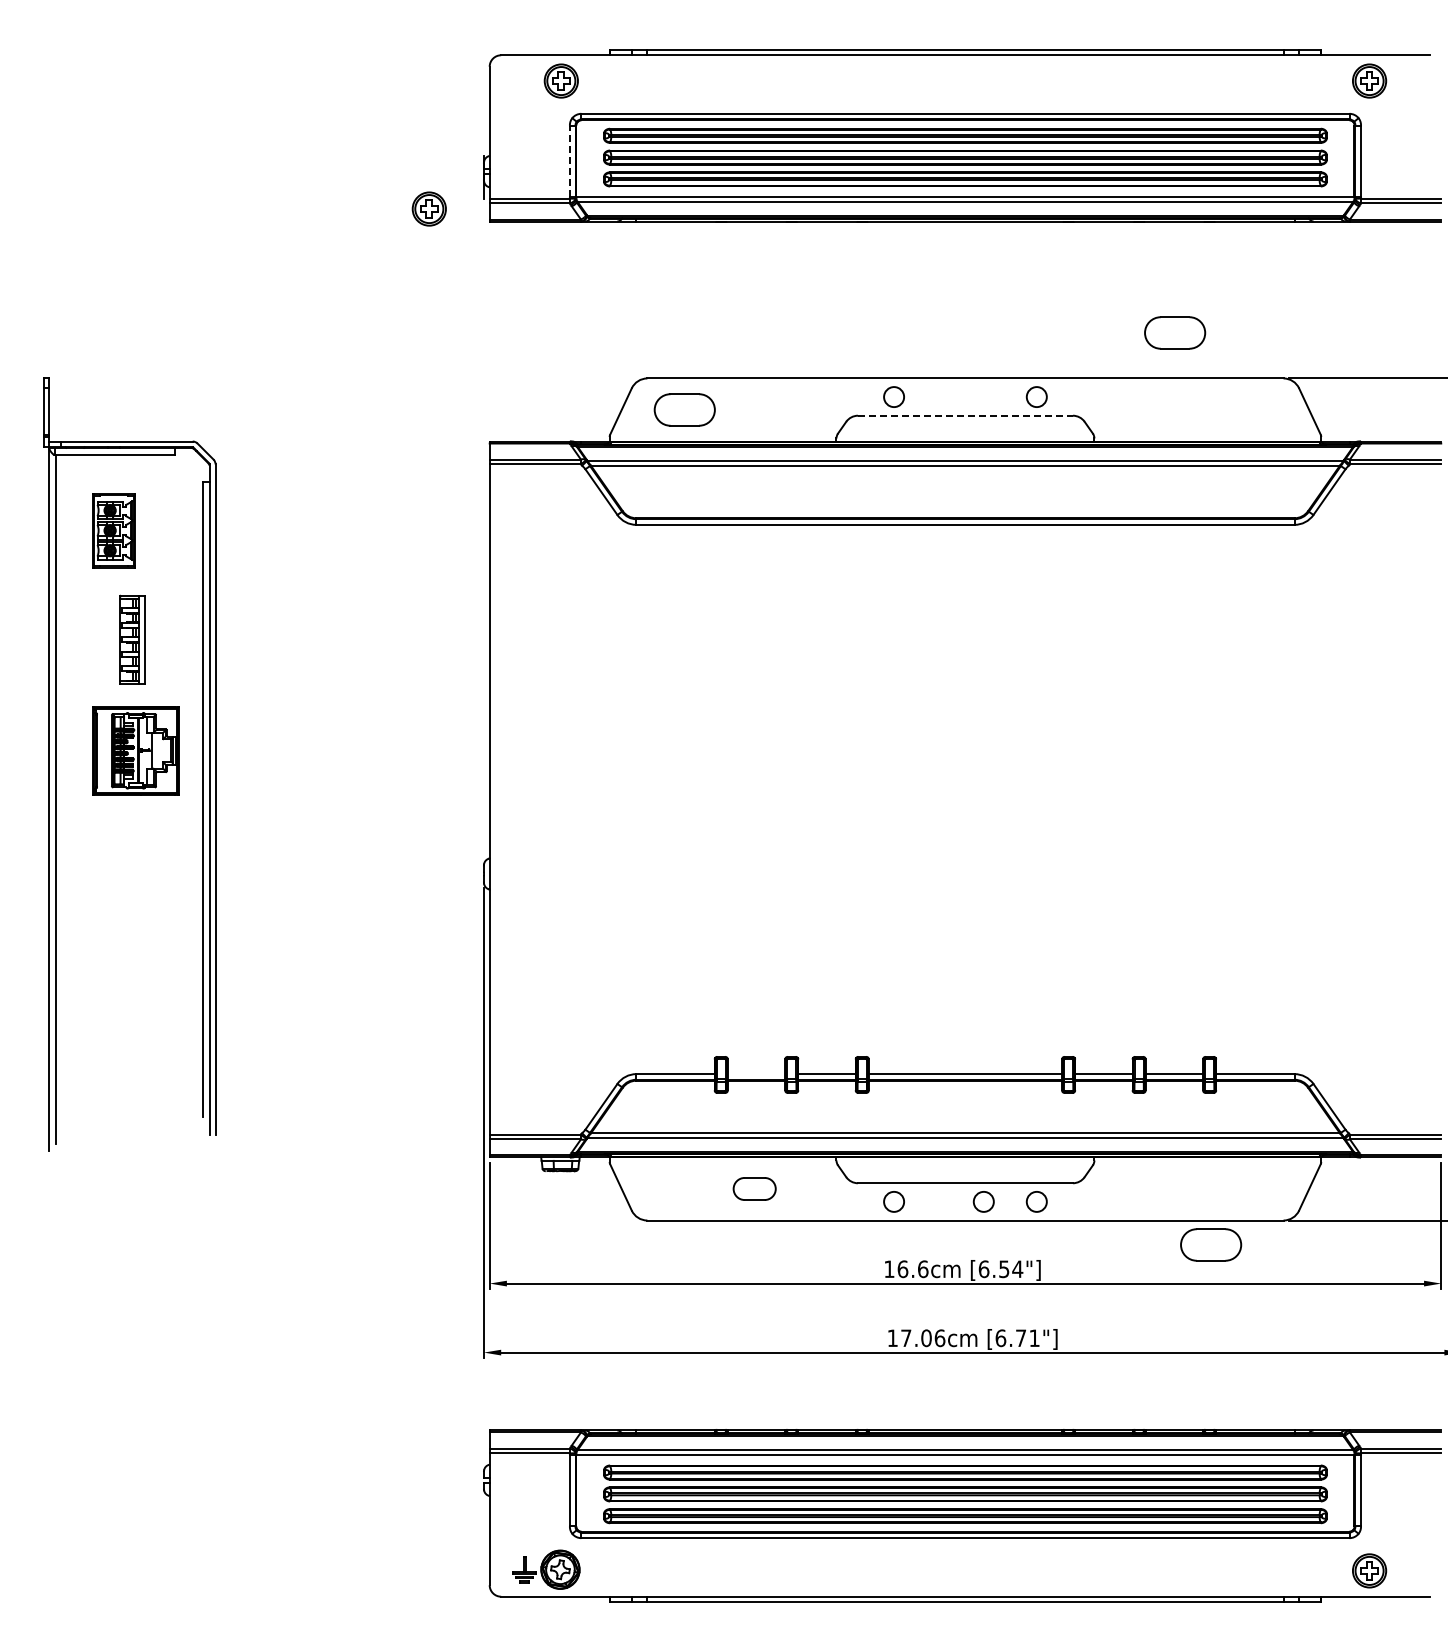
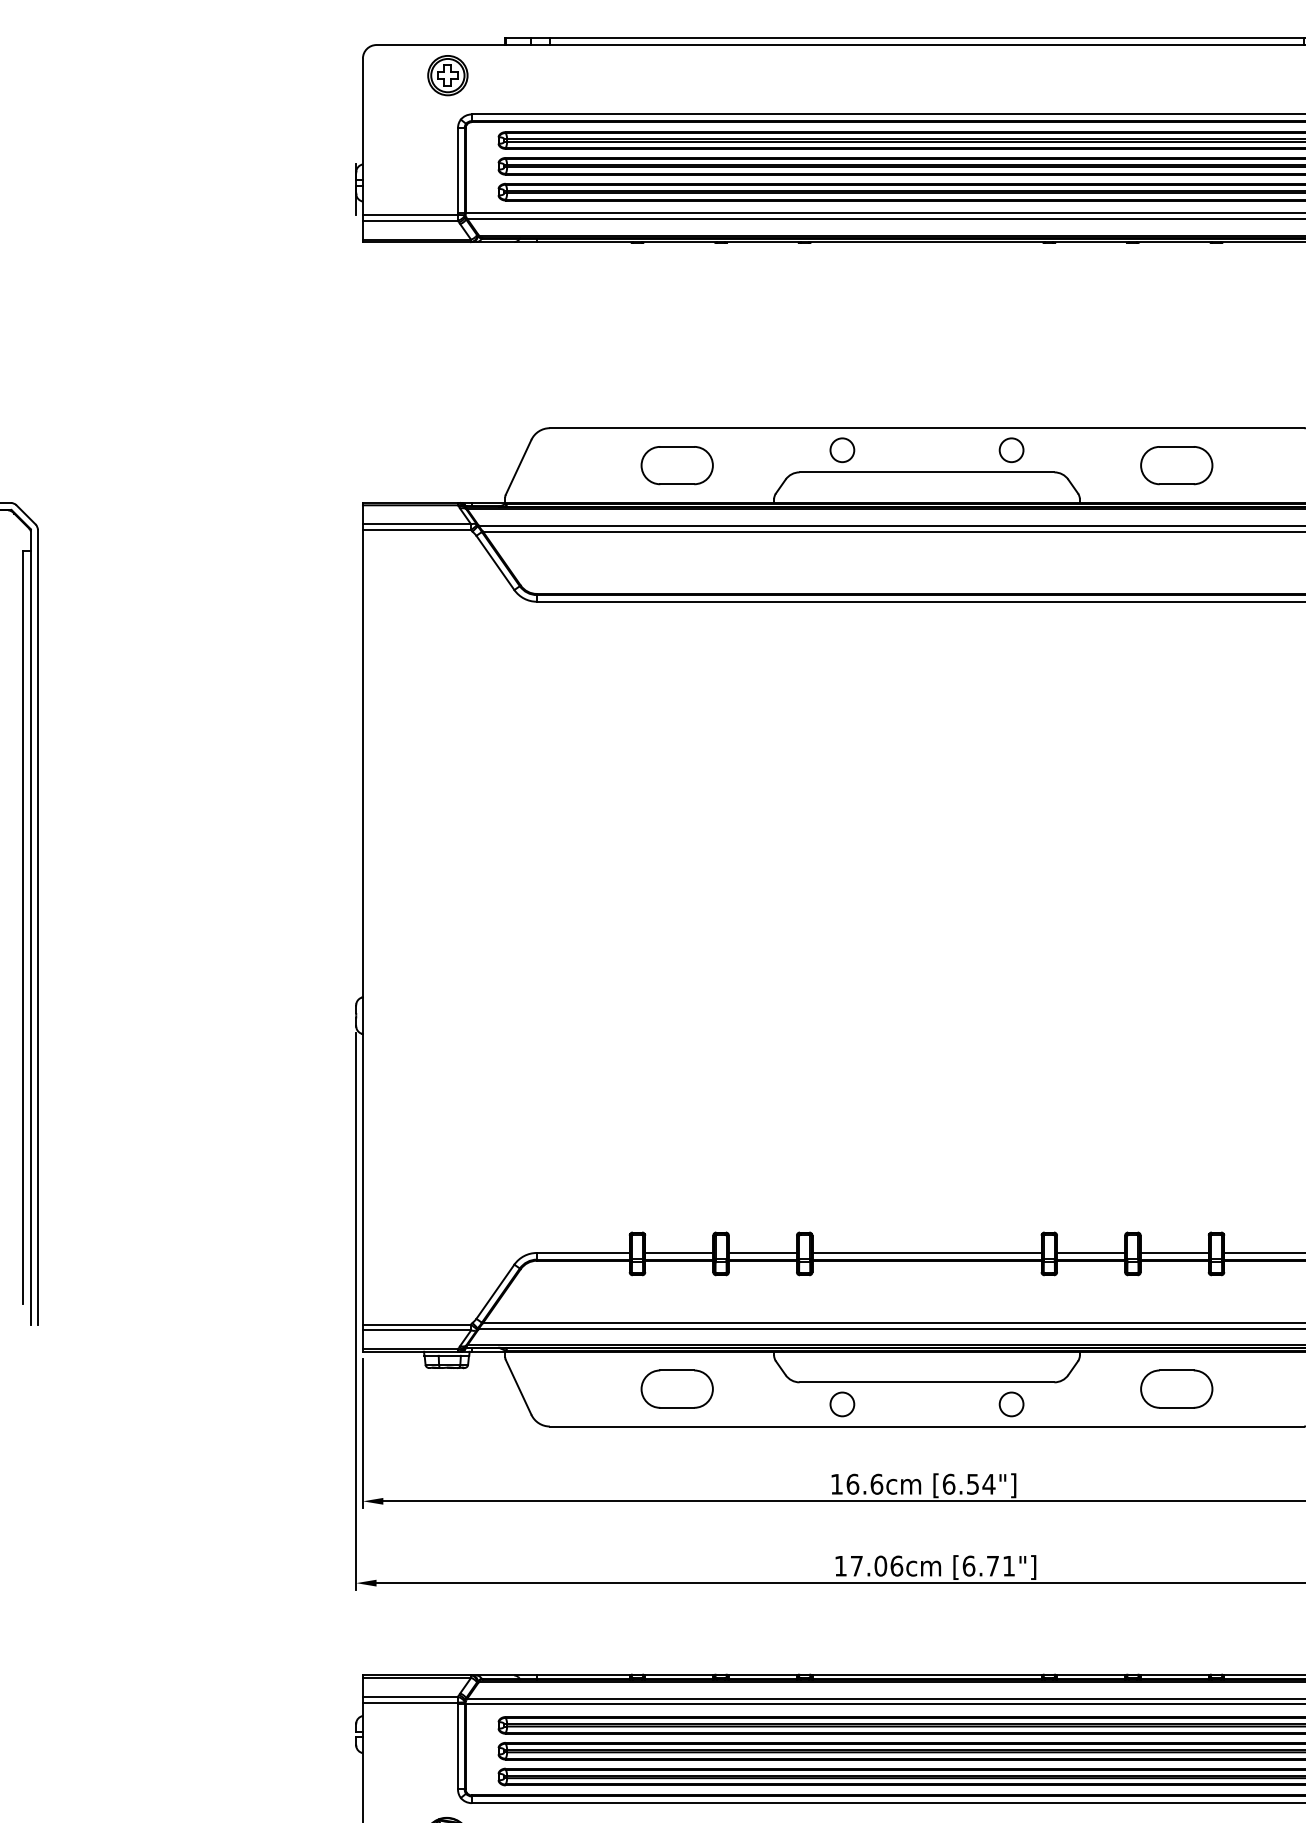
line: (569, 161) -> (457, 170), dashed -> solid
part: (428, 208) -> (290, 226), removed
part: (1175, 332) -> (1177, 464), moved
part: (684, 409) -> (676, 464), moved
line: (965, 415) -> (927, 472), dashed -> solid
line: (756, 1074) -> (679, 1253), added
part: (754, 1188) -> (676, 1388), size x1.43
circle: (983, 1201) -> (948, 1403), removed
part: (1211, 1244) -> (1177, 1388), moved

